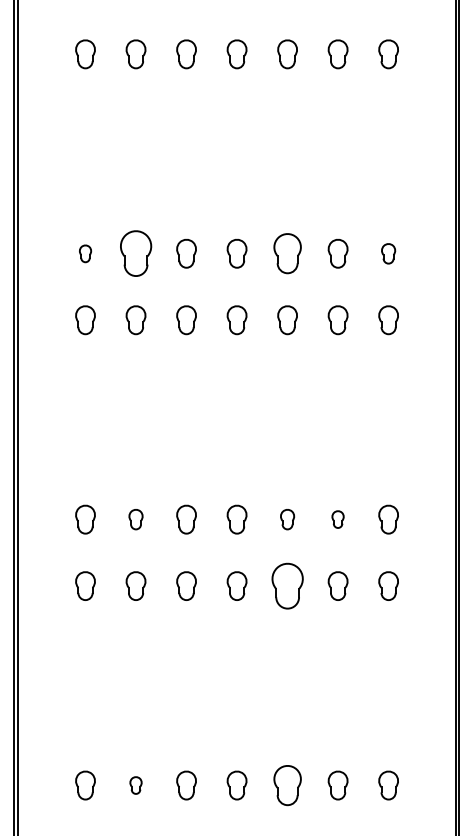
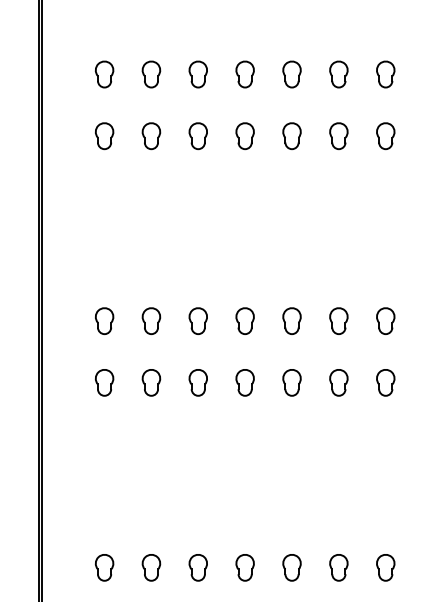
part: (85, 253) -> (104, 74), size x1.67
part: (135, 253) -> (150, 74), size x0.62
part: (287, 253) -> (291, 74), size x0.71
part: (388, 253) -> (385, 74), size x1.43
part: (135, 519) -> (150, 321), size x1.43
part: (287, 519) -> (291, 321), size x1.43
part: (337, 519) -> (338, 321), size x1.67
part: (287, 585) -> (291, 382), size x0.62
part: (135, 785) -> (150, 567), size x1.67
part: (287, 785) -> (291, 567), size x0.71

